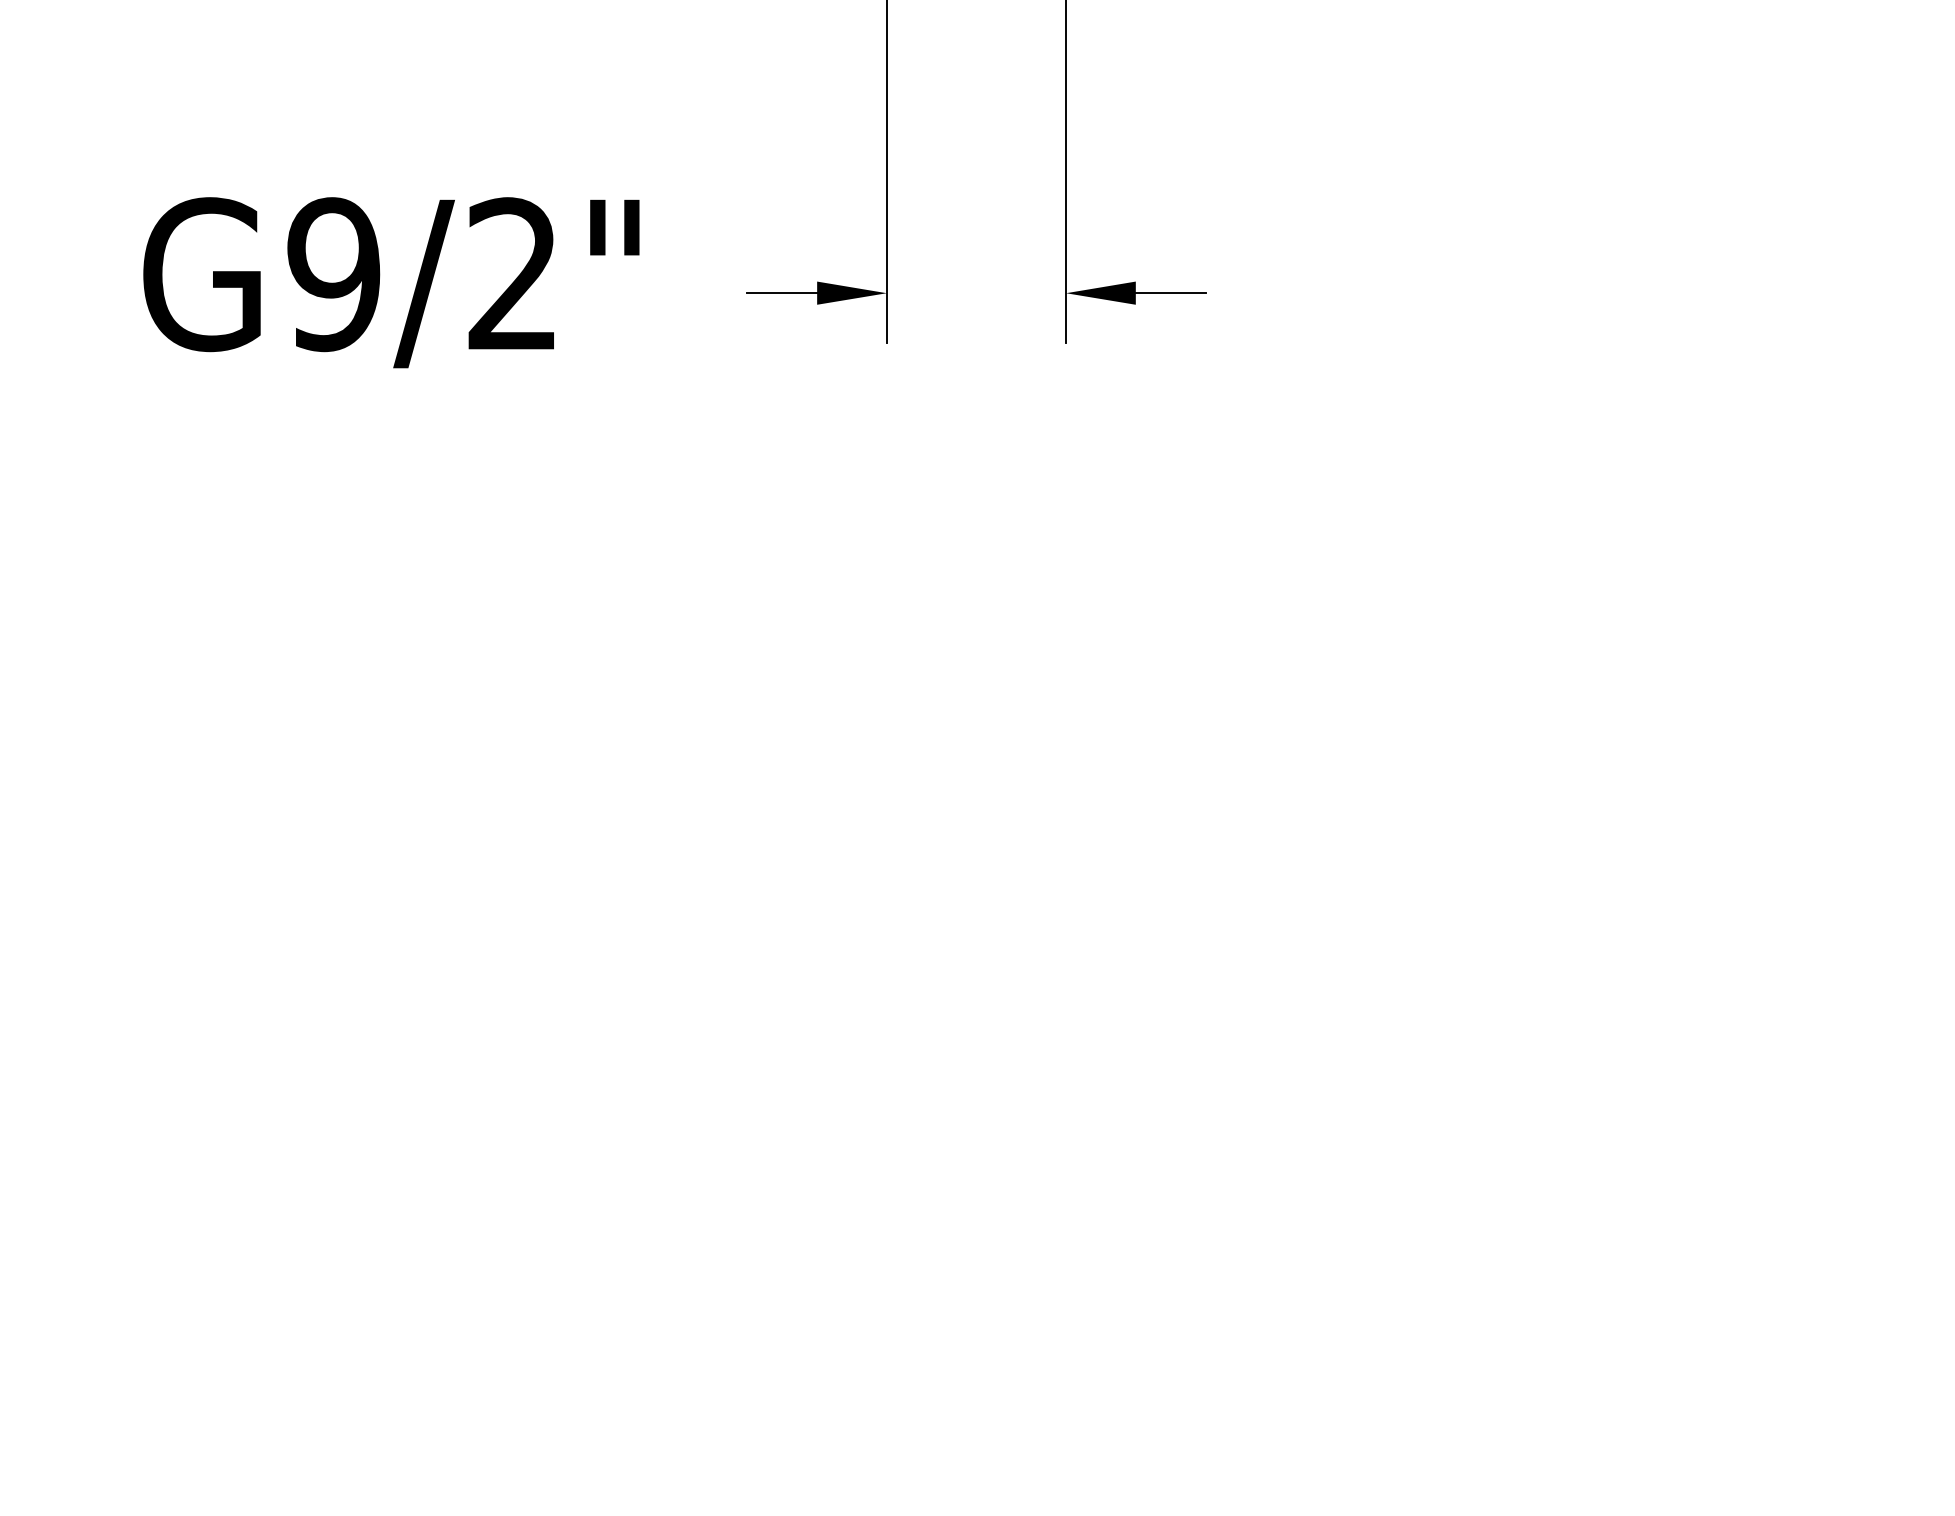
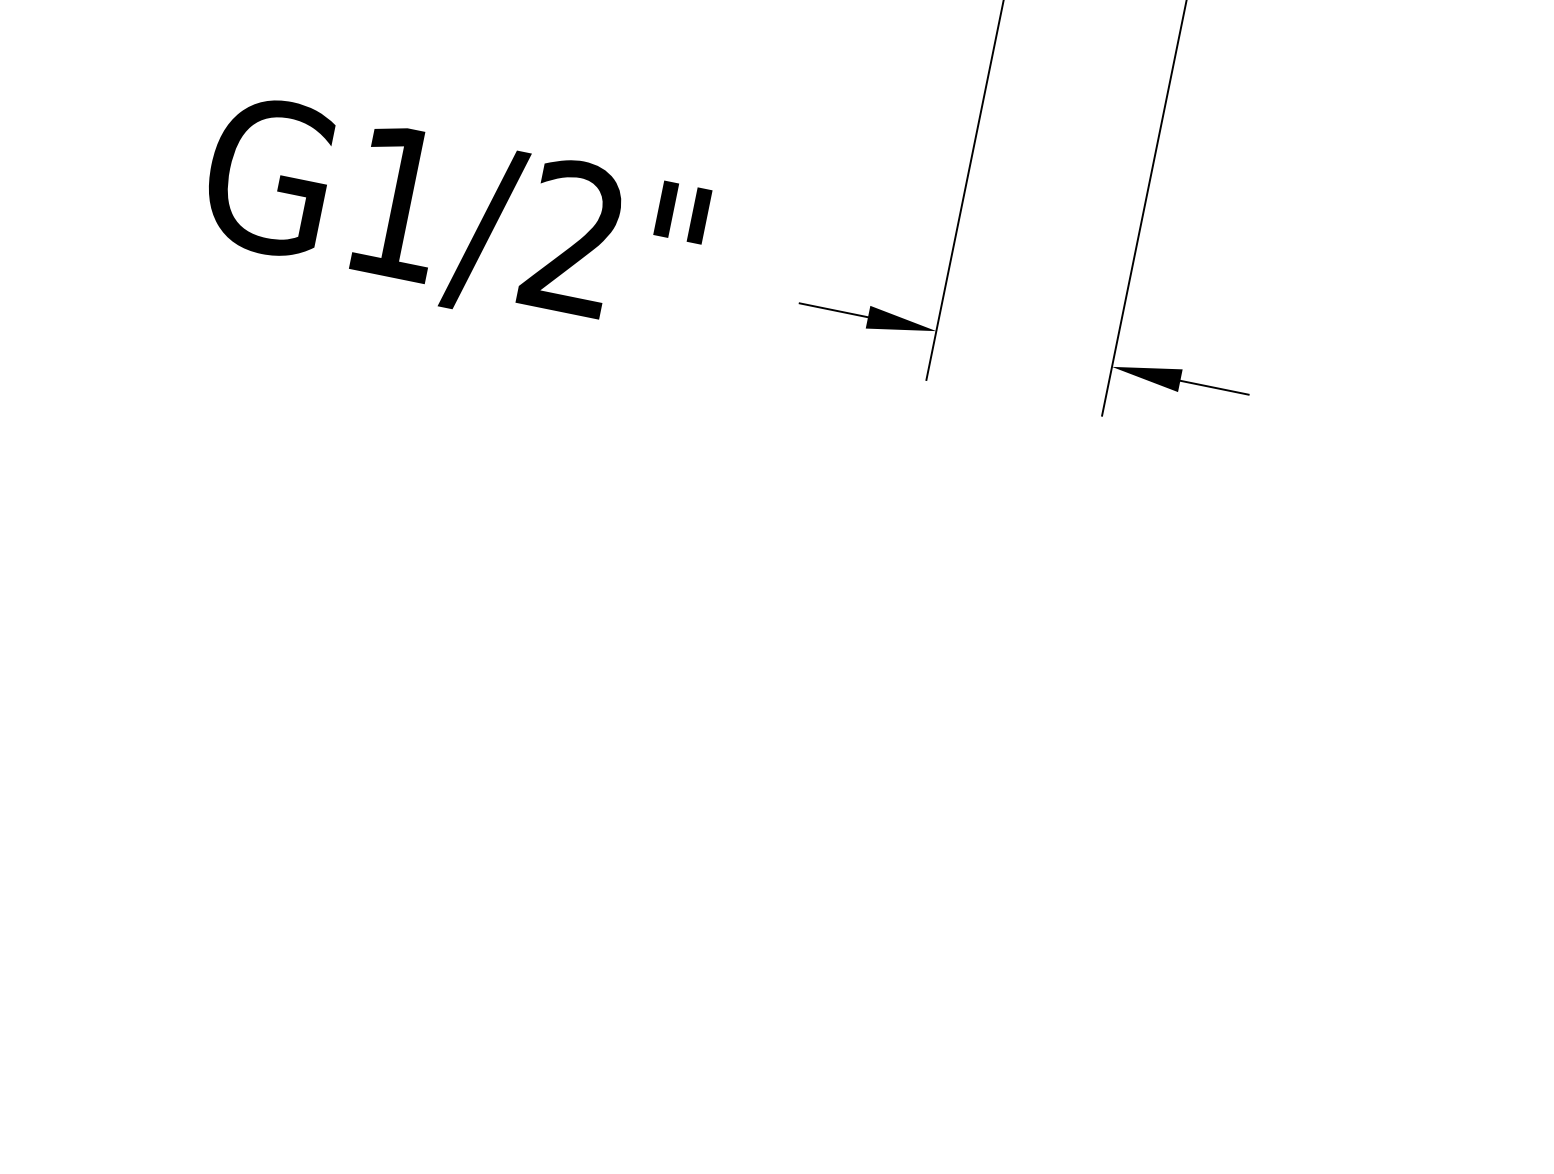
text: (333, 274) -> (397, 202), G9/2" -> G1/2"

